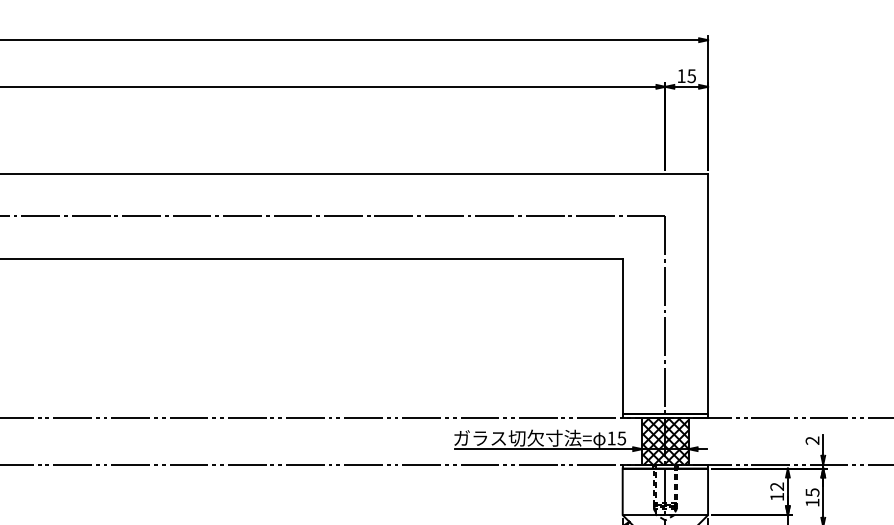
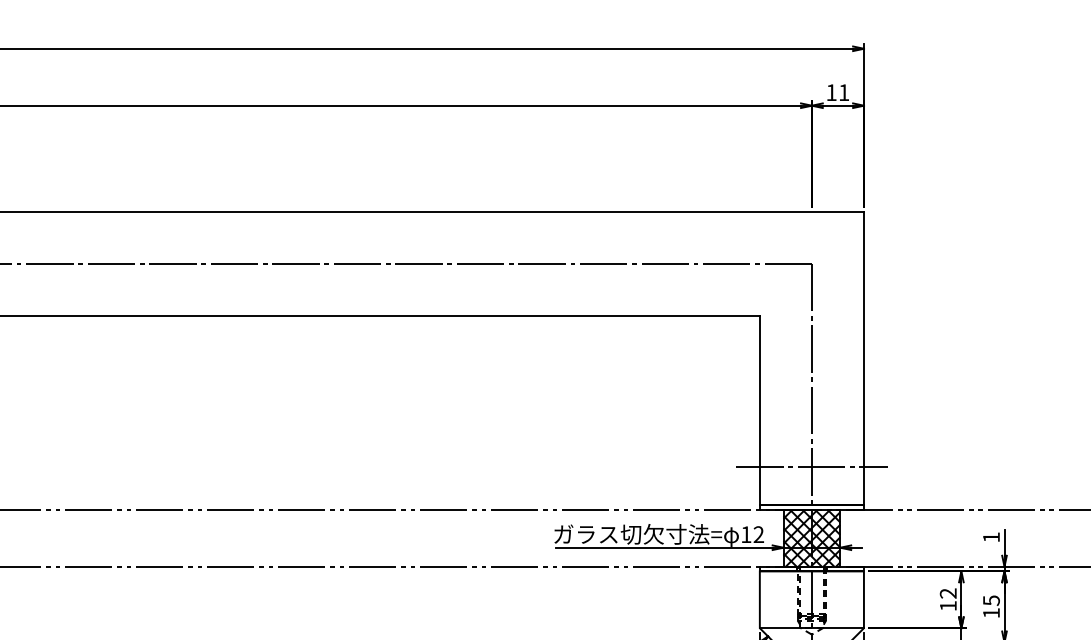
text: (691, 76) -> (843, 92), 15 -> 11
line: (665, 383) -> (811, 467), added
text: (621, 438) -> (758, 534), 15 -> 12
text: (812, 440) -> (991, 537), 2 -> 1

